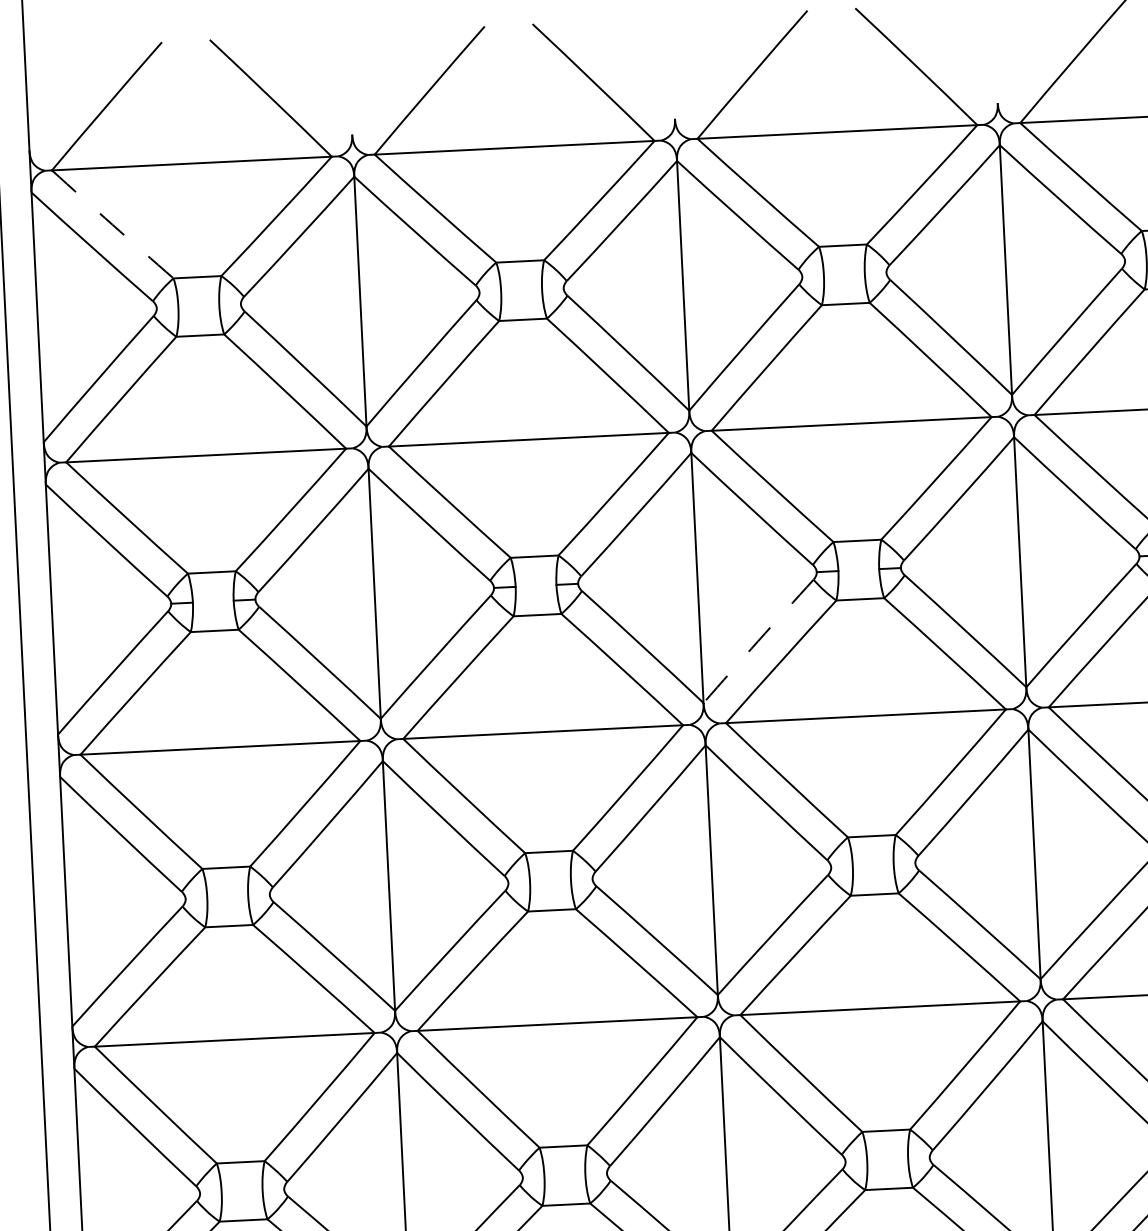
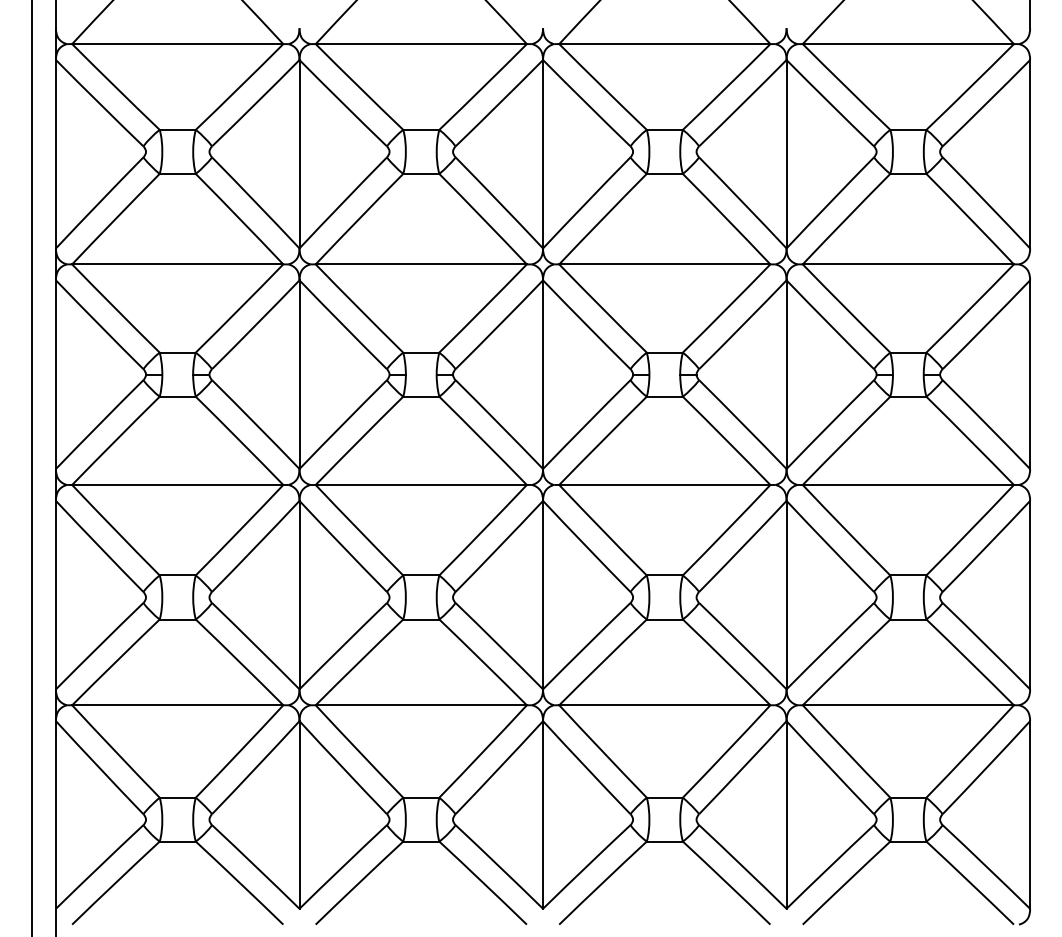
arc: (112, 225) -> (115, 87), dashed -> solid
arc: (758, 641) -> (586, 424), dashed -> solid

